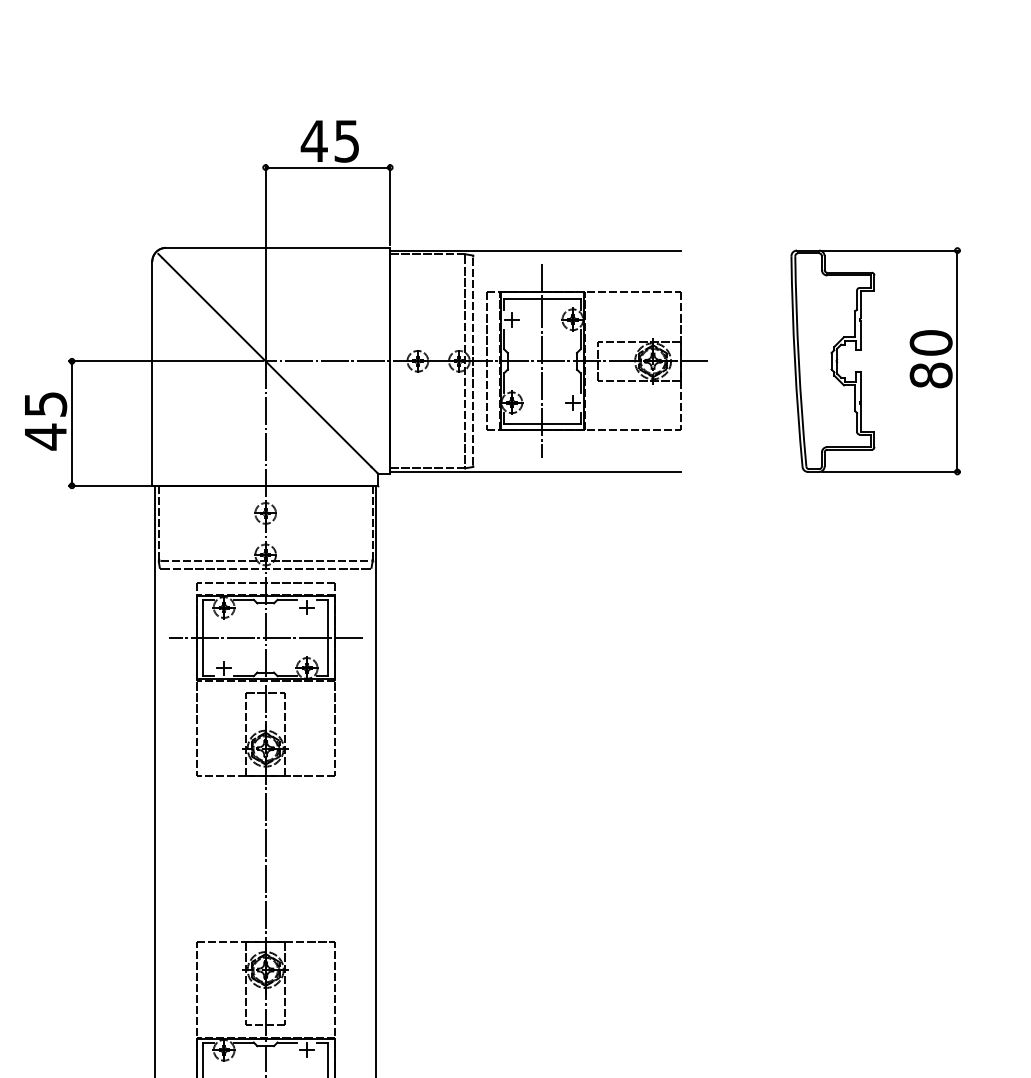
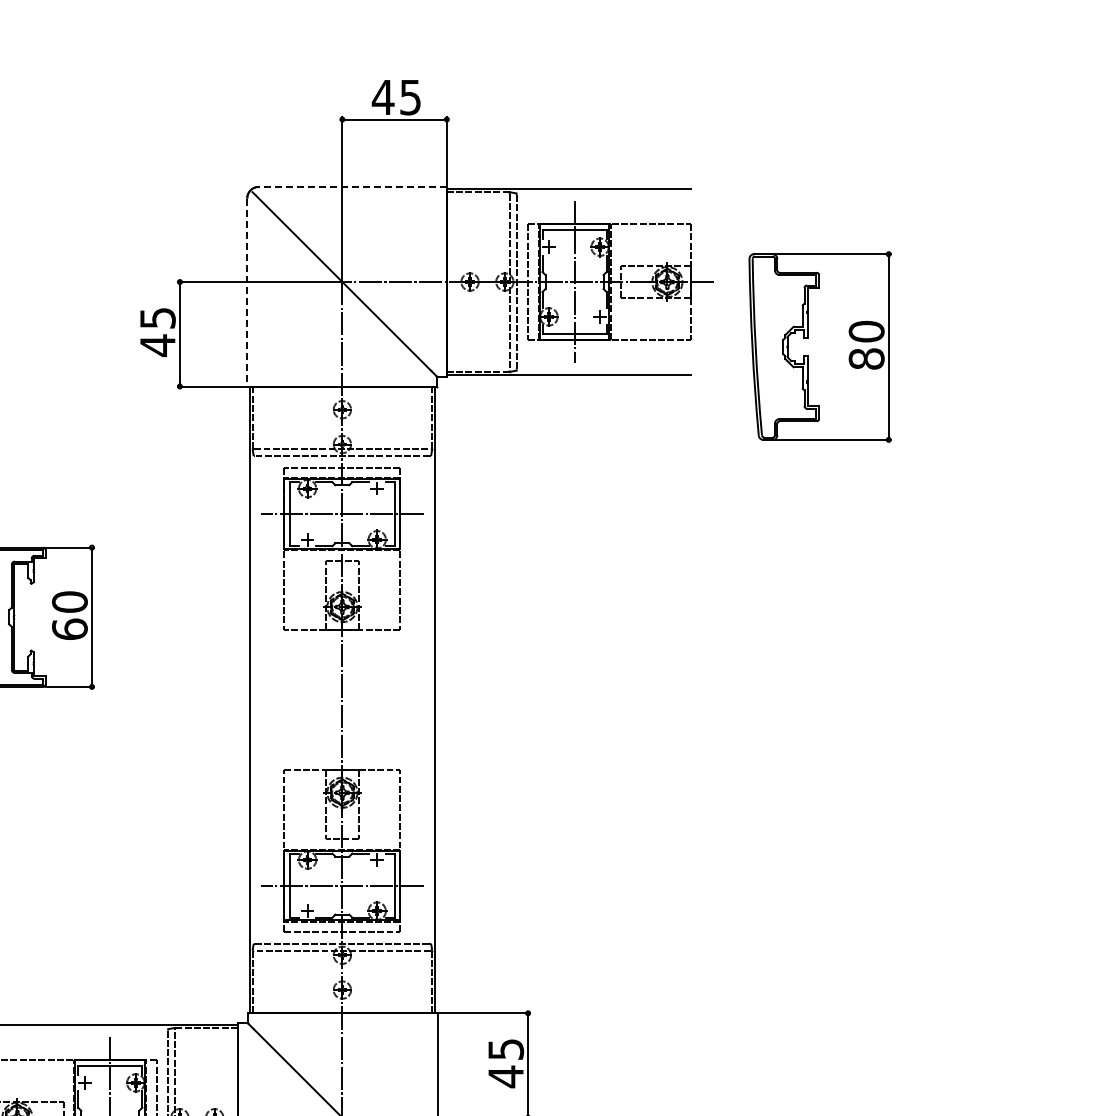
line: (277, 247) -> (352, 186), solid -> dashed
part: (874, 360) -> (819, 346), moved
line: (152, 374) -> (247, 293), solid -> dashed

